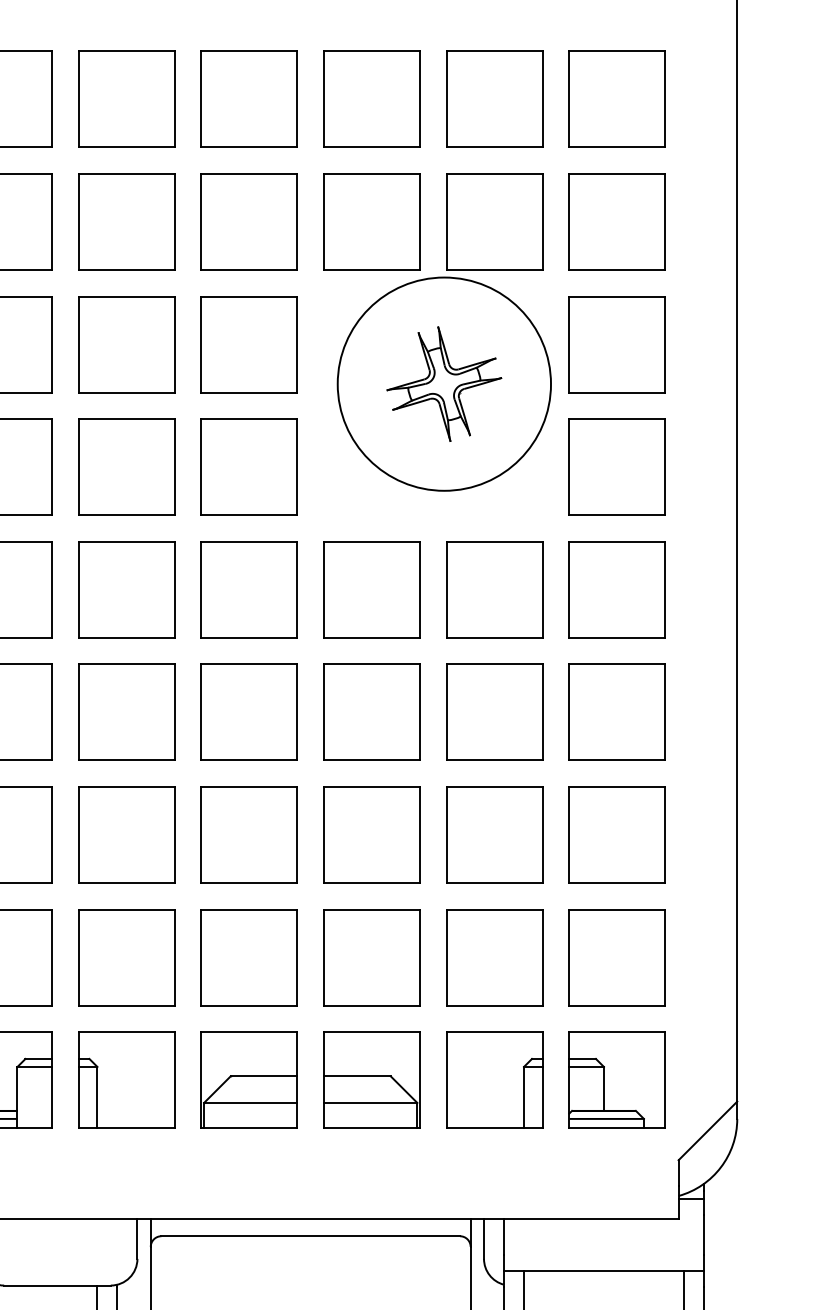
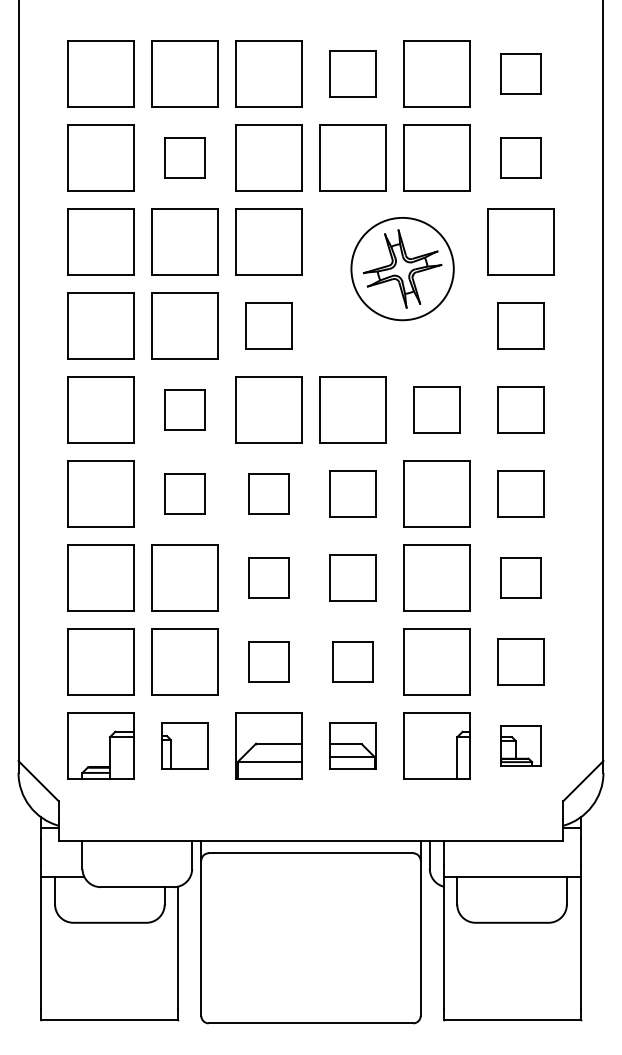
part: (371, 98) -> (352, 73), size x0.7
part: (616, 98) -> (520, 73), size x0.6
part: (126, 221) -> (184, 157), size x0.6
part: (616, 221) -> (520, 157), size x0.6
circle: (444, 383) -> (402, 268), size x0.7
part: (248, 466) -> (268, 325), size x0.7
part: (616, 466) -> (520, 325), size x0.7
part: (126, 588) -> (184, 409), size x0.6
part: (493, 588) -> (436, 409), size x0.7
part: (616, 588) -> (520, 409), size x0.7
part: (126, 711) -> (184, 493), size x0.6
part: (248, 711) -> (268, 493), size x0.6
part: (371, 711) -> (352, 493), size x0.7
part: (616, 711) -> (520, 493), size x0.7
part: (248, 833) -> (268, 577), size x0.6
part: (371, 833) -> (352, 577), size x0.7
part: (616, 833) -> (520, 577), size x0.6
part: (248, 956) -> (268, 661), size x0.6
part: (371, 956) -> (352, 661), size x0.6
part: (616, 956) -> (520, 661), size x0.7
part: (126, 1078) -> (184, 745), size x0.7
part: (371, 1078) -> (352, 745), size x0.7
part: (616, 1078) -> (520, 745), size x0.6

